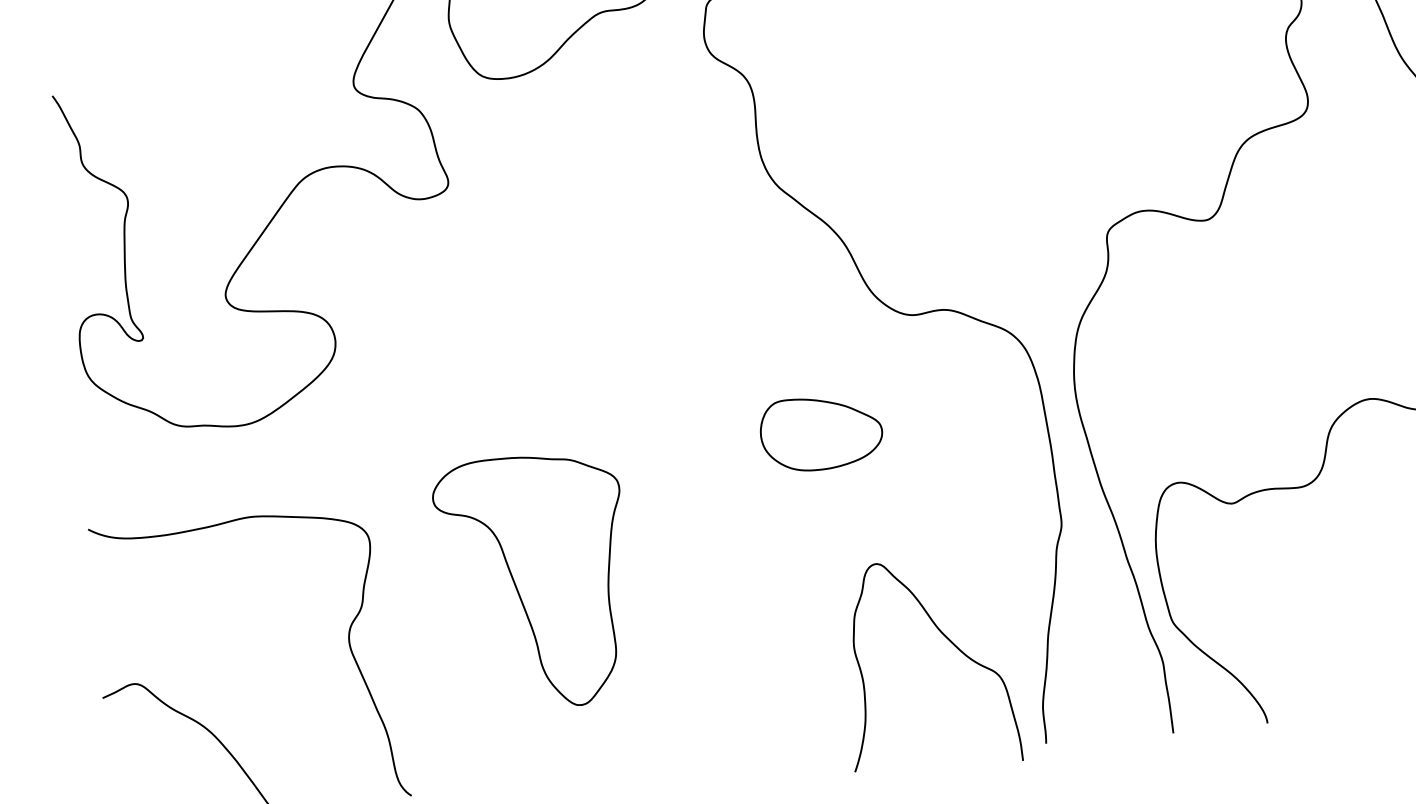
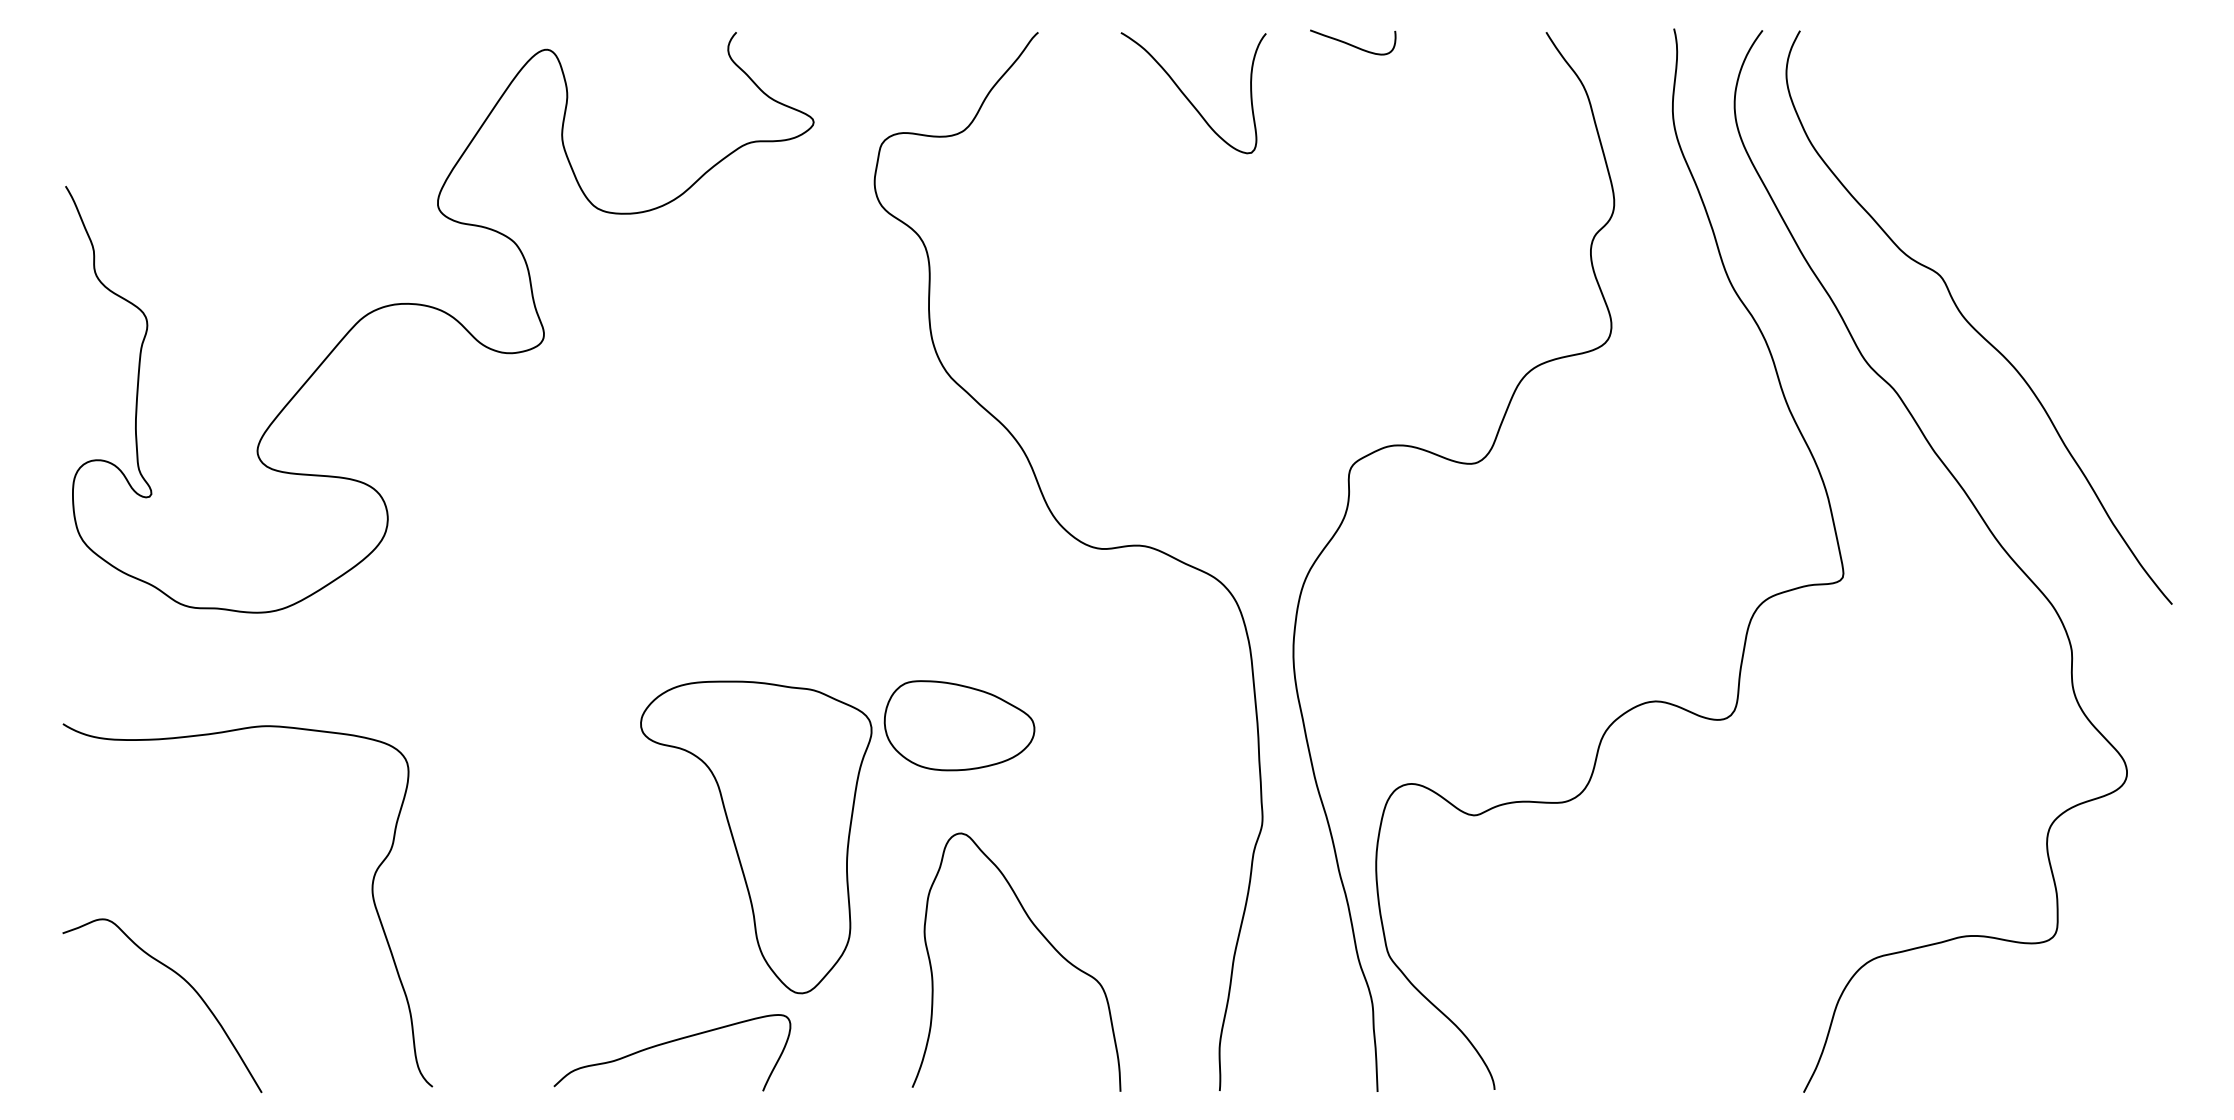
part: (821, 433) -> (959, 725), moved
part: (534, 582) -> (756, 837), moved
curve: (948, 640) -> (1041, 935), moved
curve: (598, 744) -> (668, 1043), added

